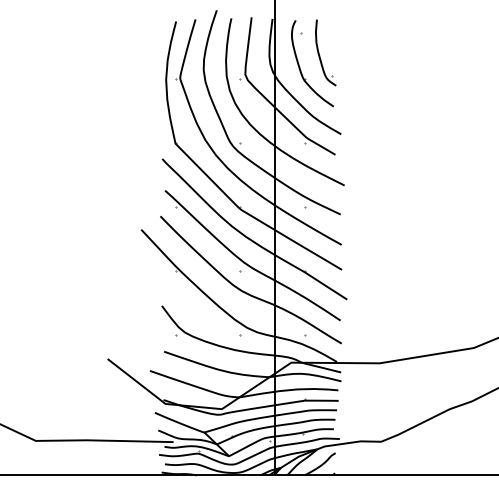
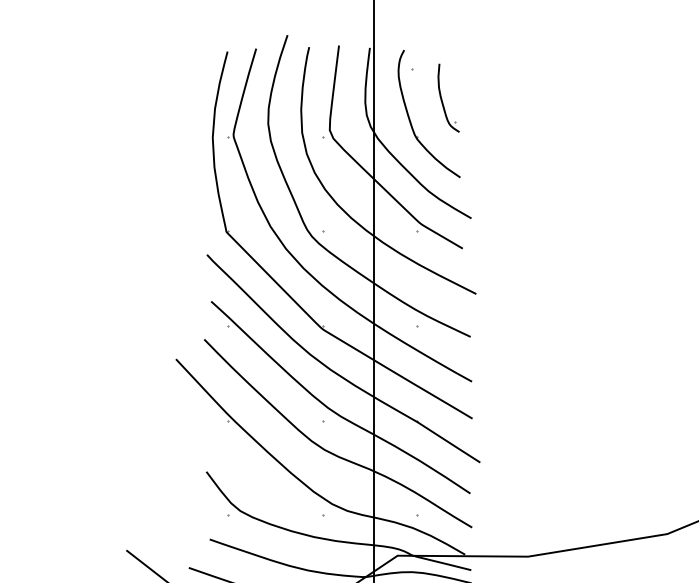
part: (325, 52) -> (448, 97), size x0.7

